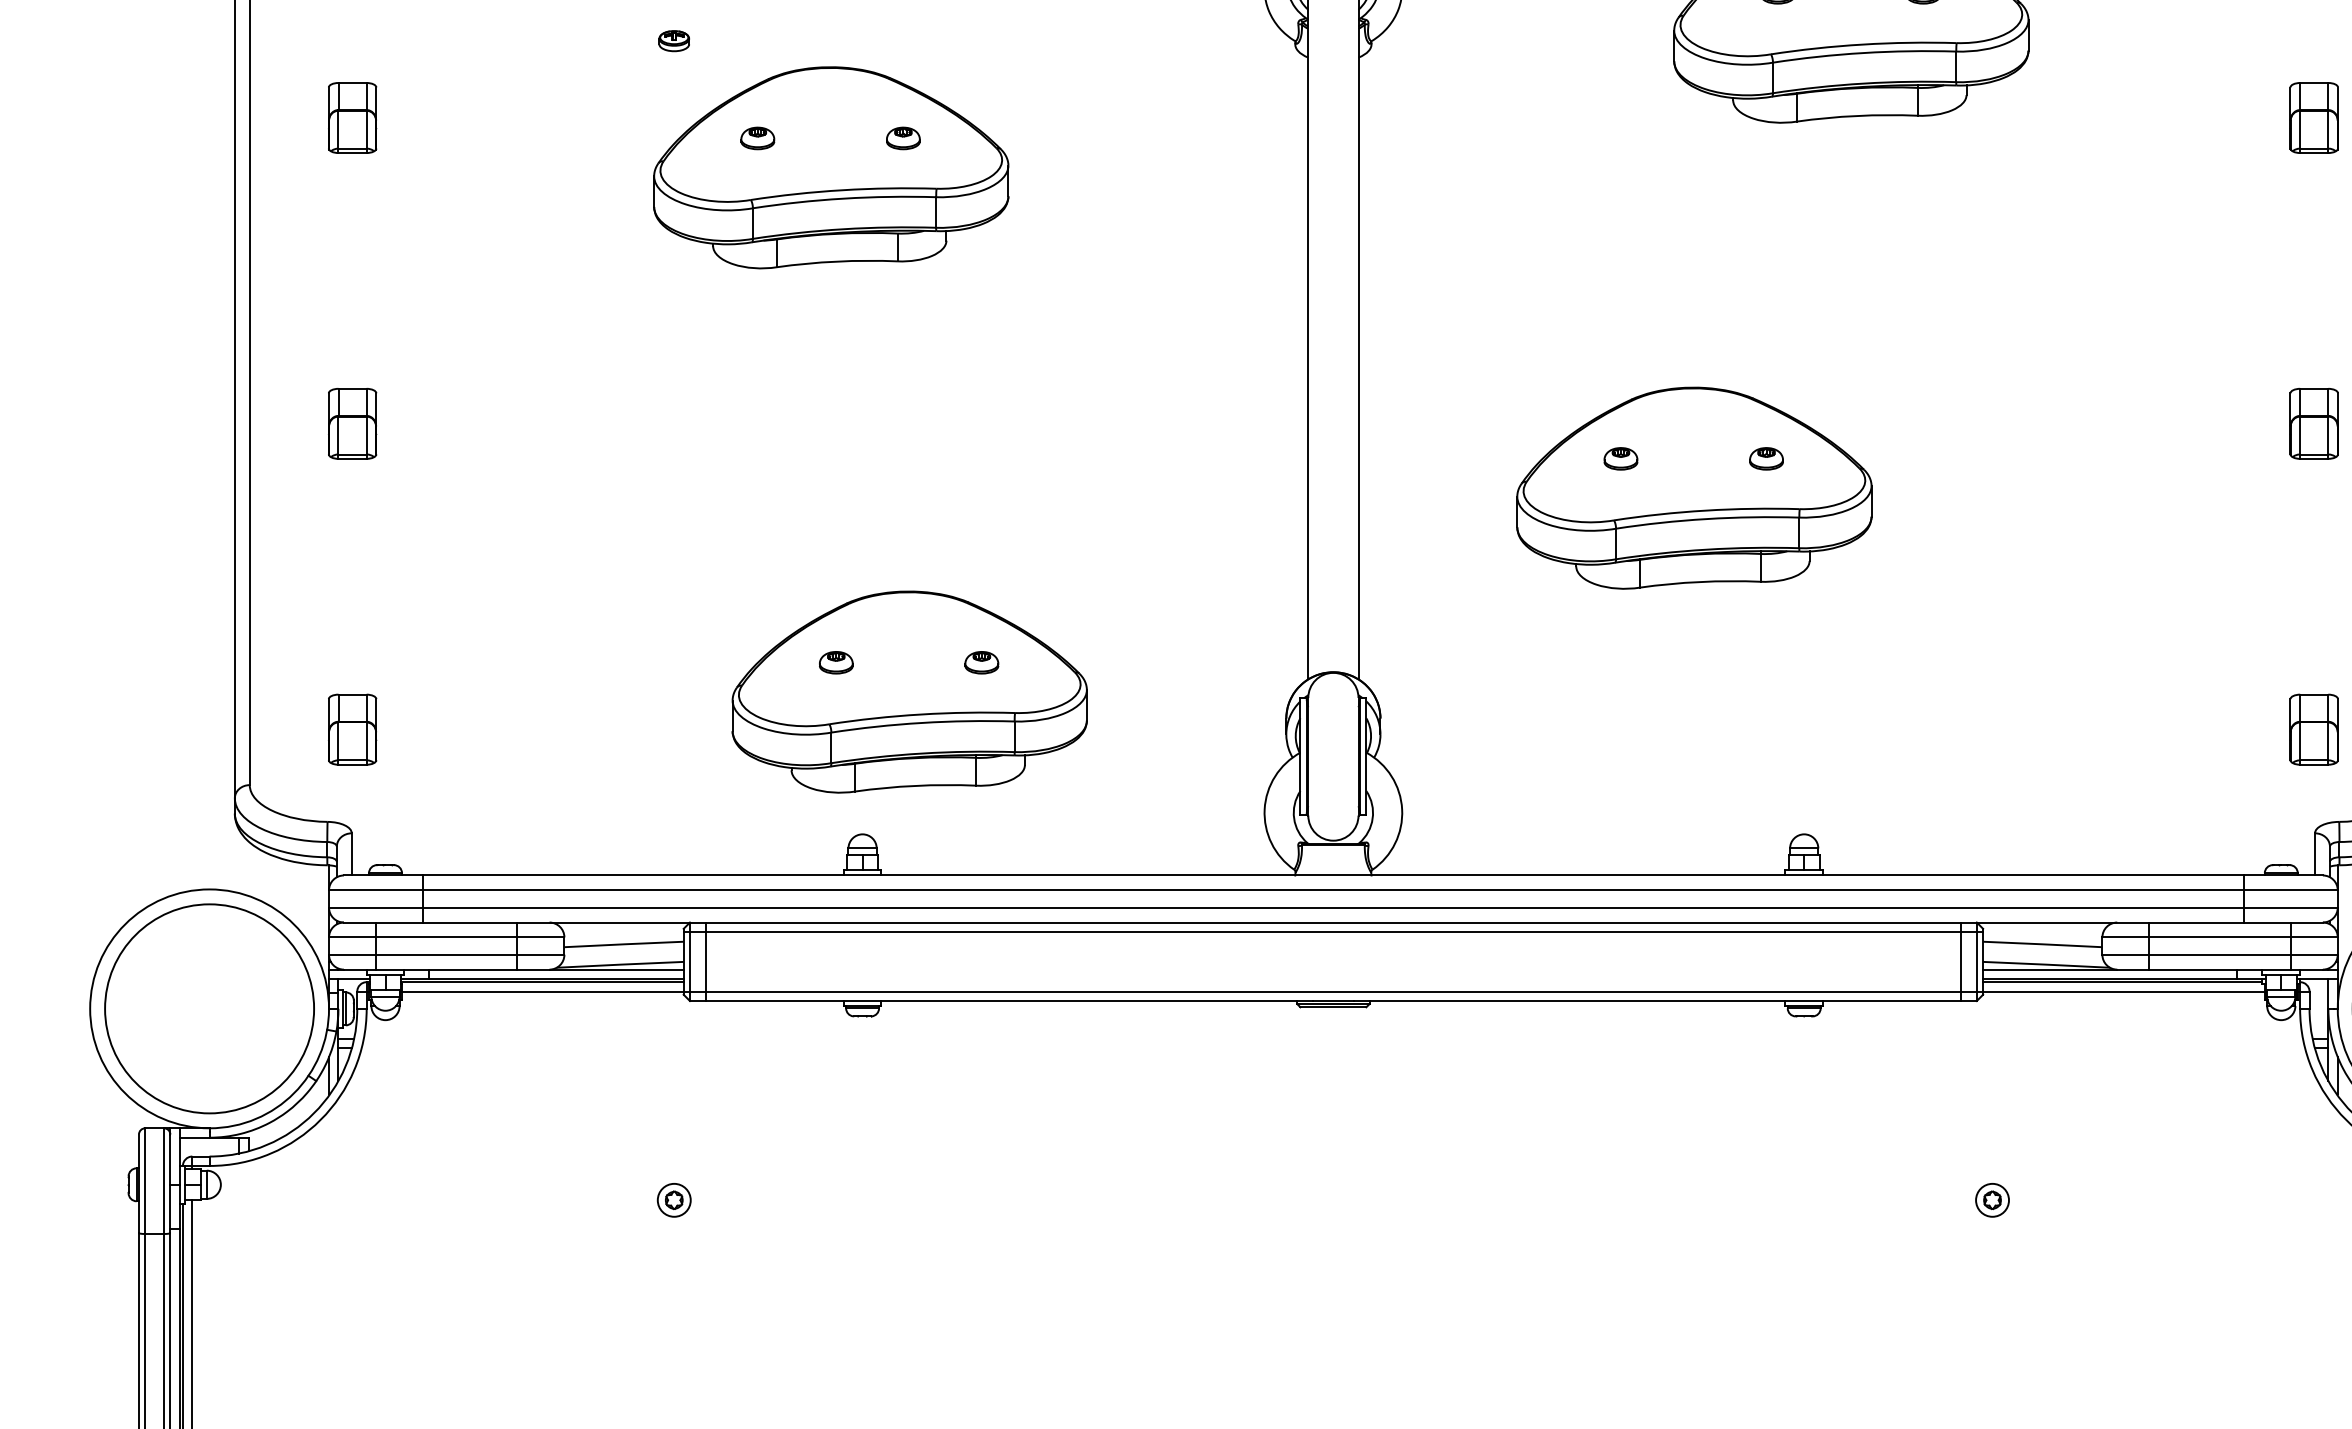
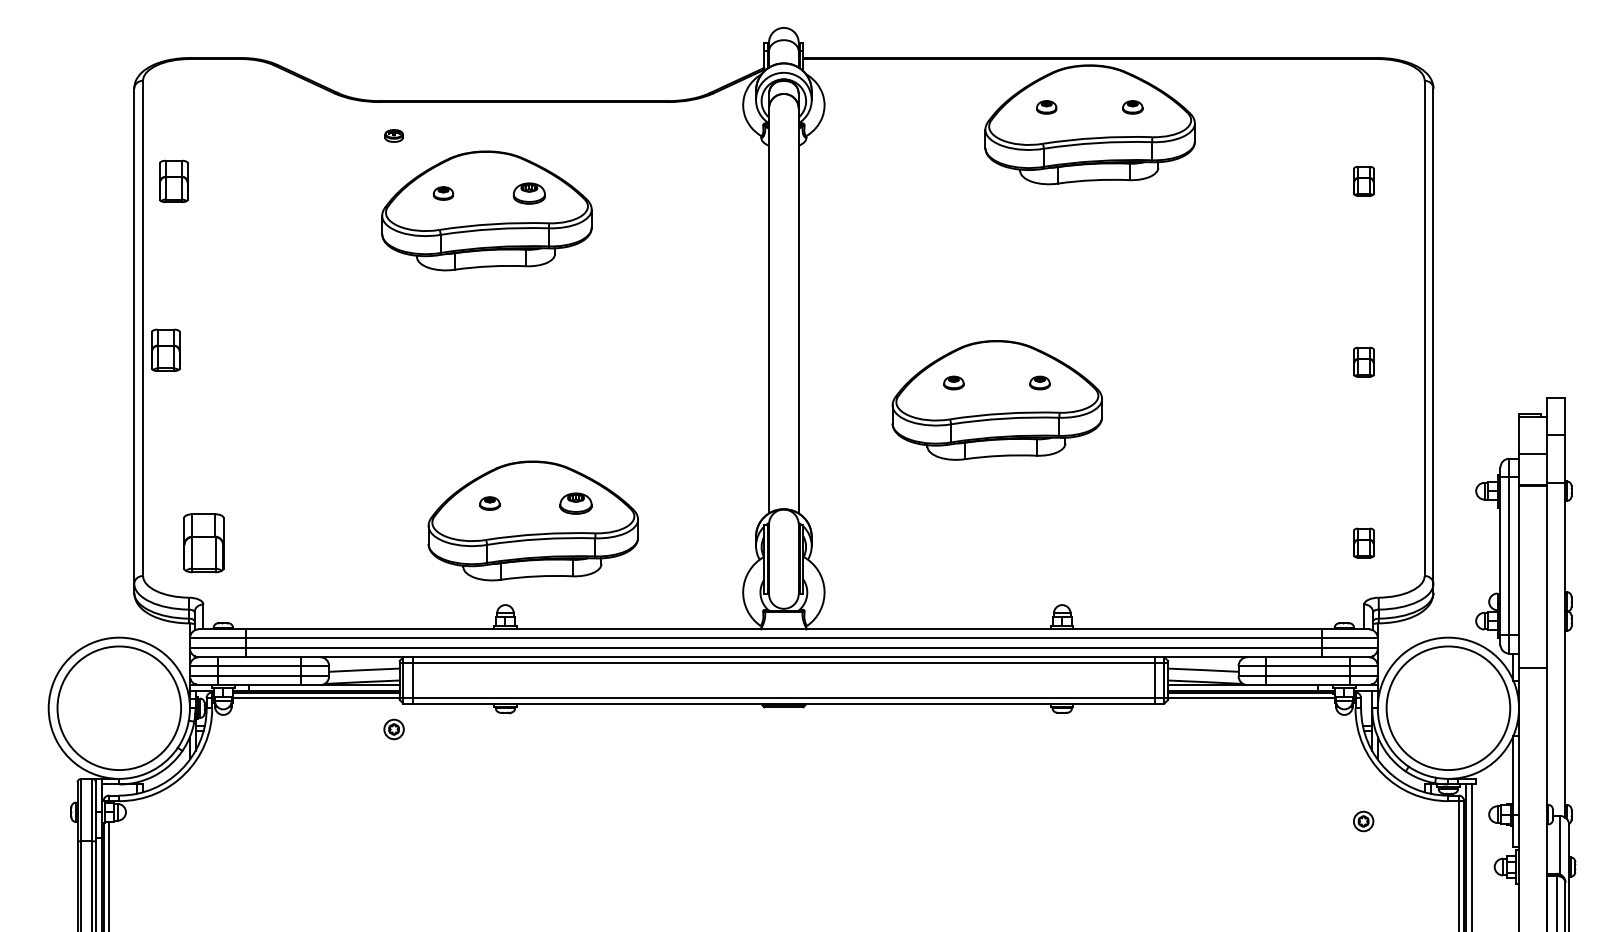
part: (351, 116) -> (173, 180), moved
part: (2313, 116) -> (1363, 180), size x0.7
part: (903, 138) -> (529, 193), size x1.6
part: (351, 422) -> (165, 349), moved
part: (2313, 422) -> (1363, 361), size x0.7
part: (981, 662) -> (575, 503), size x1.6
part: (351, 728) -> (203, 542), size x1.4
part: (2313, 728) -> (1363, 542), size x0.7
part: (673, 1200) -> (393, 729), moved
part: (1992, 1200) -> (1363, 821), moved

